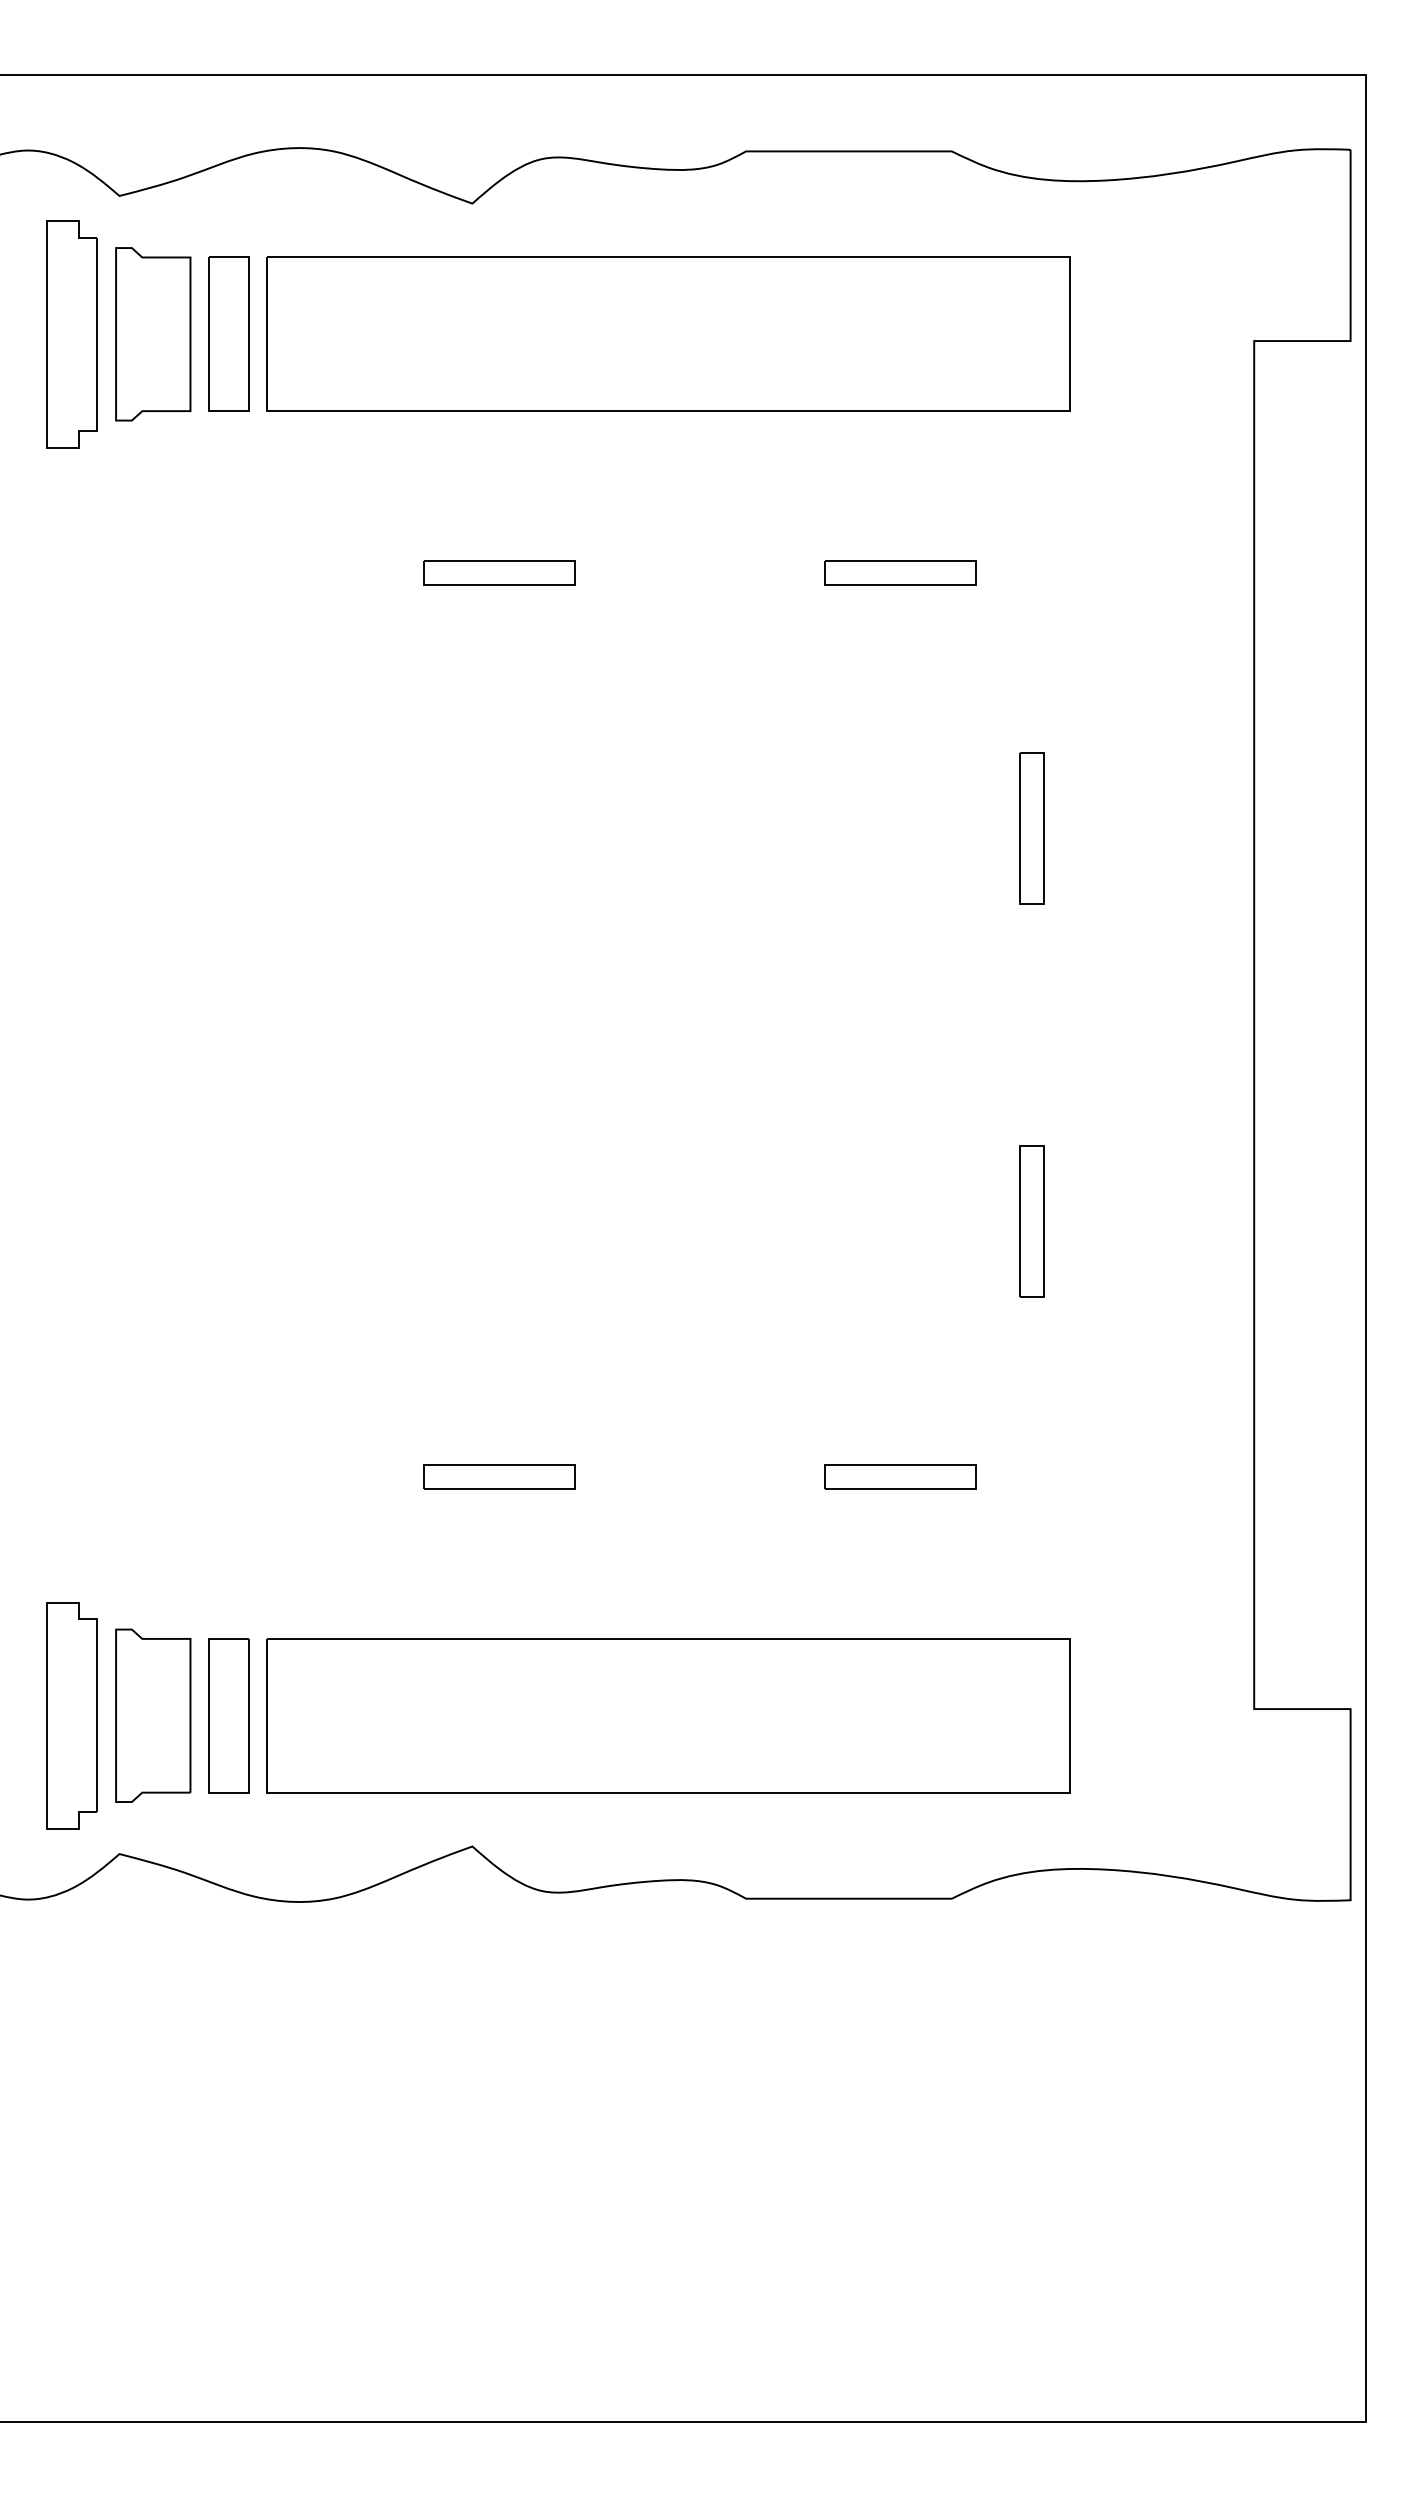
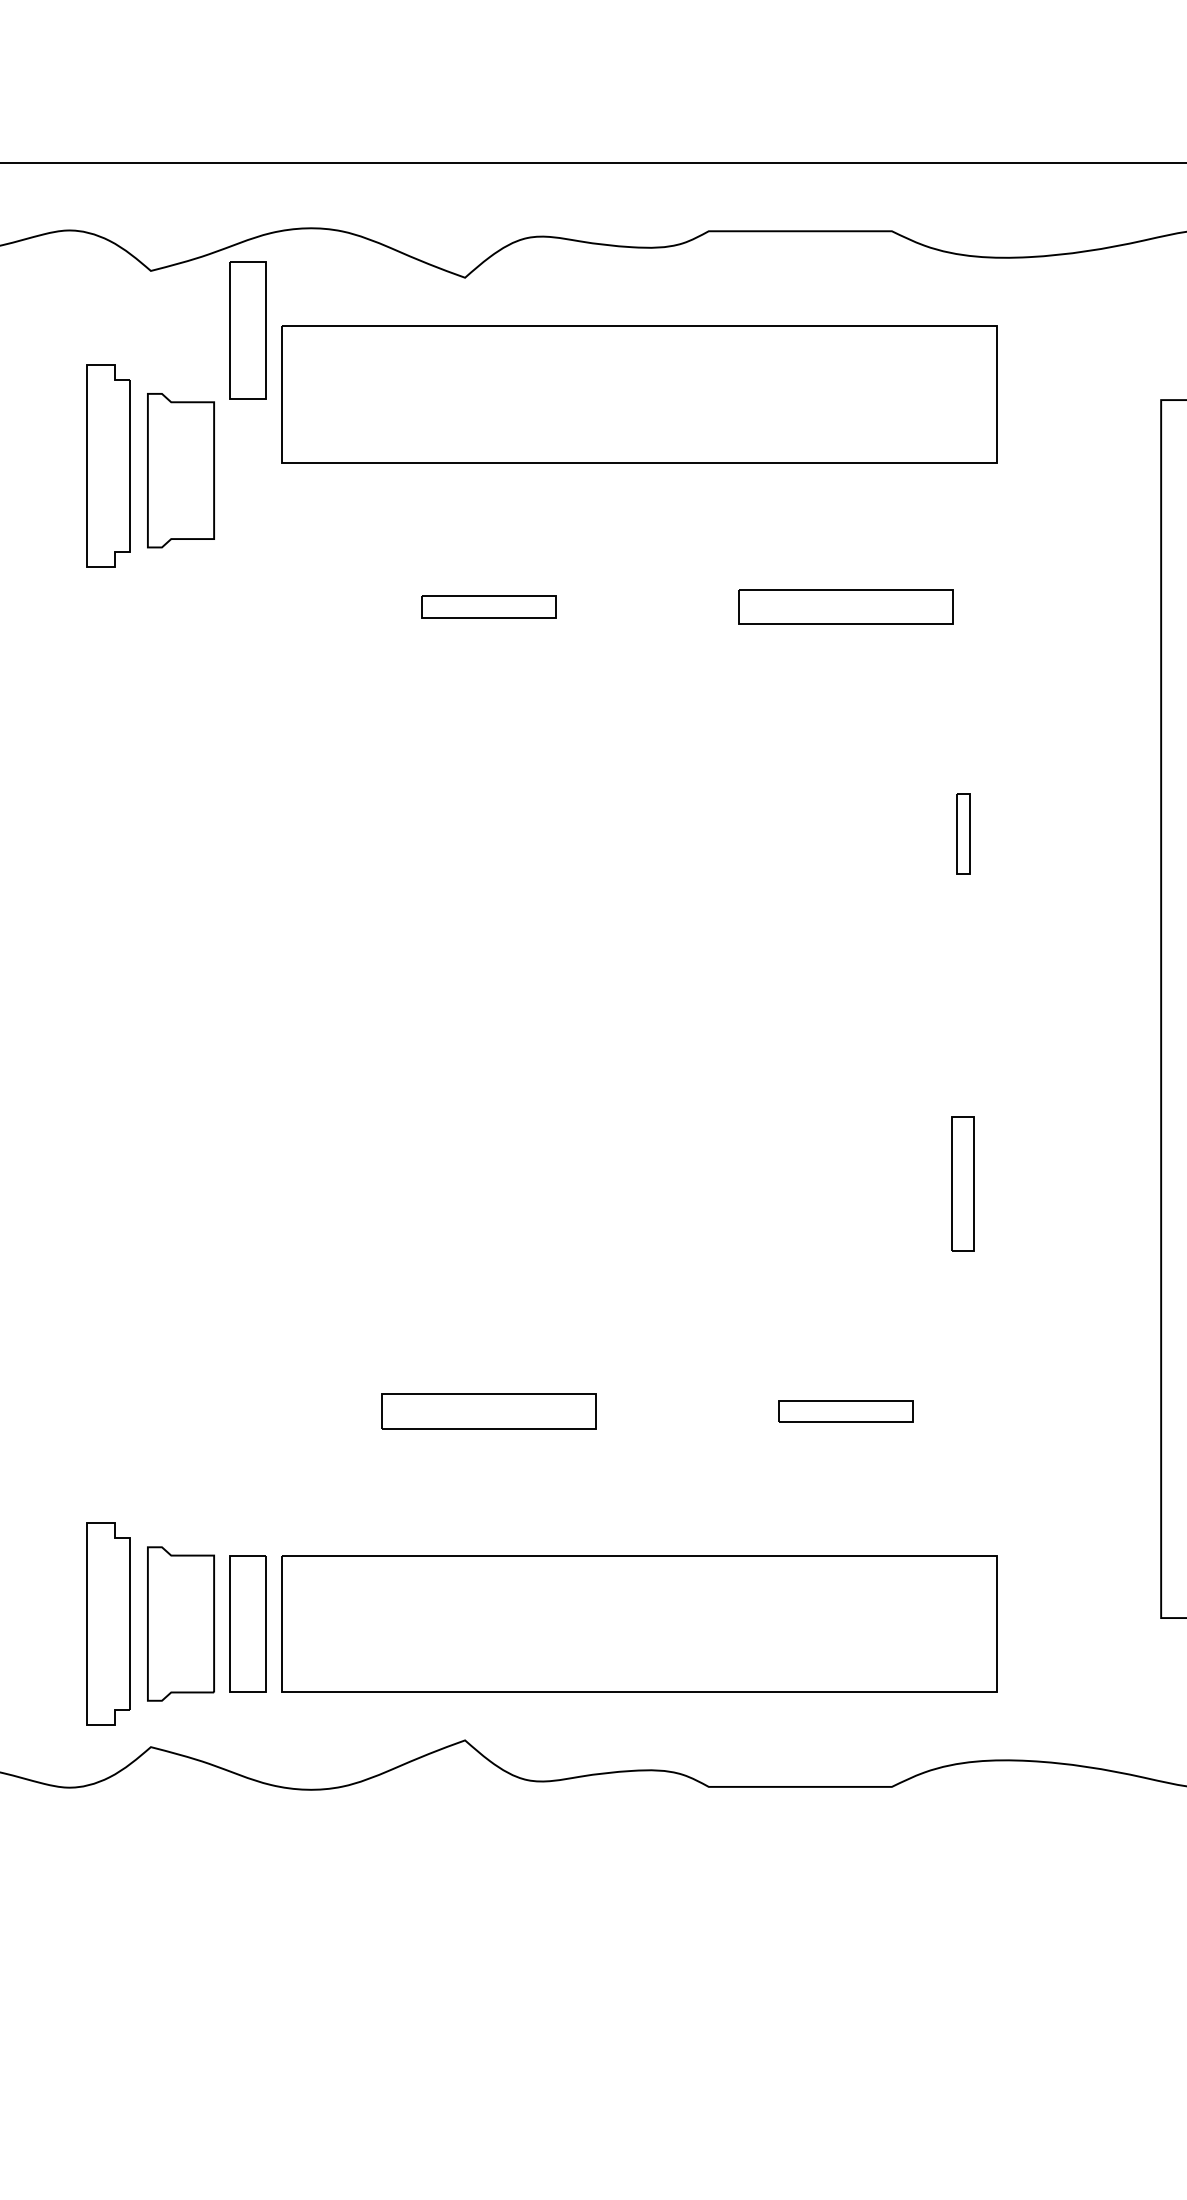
part: (228, 333) -> (247, 330), moved
part: (71, 334) -> (108, 466), moved
part: (153, 334) -> (181, 470), moved
part: (900, 572) -> (846, 606), size x1.6
part: (1031, 828) -> (962, 834), size x0.6
part: (499, 1476) -> (489, 1410), size x1.6

